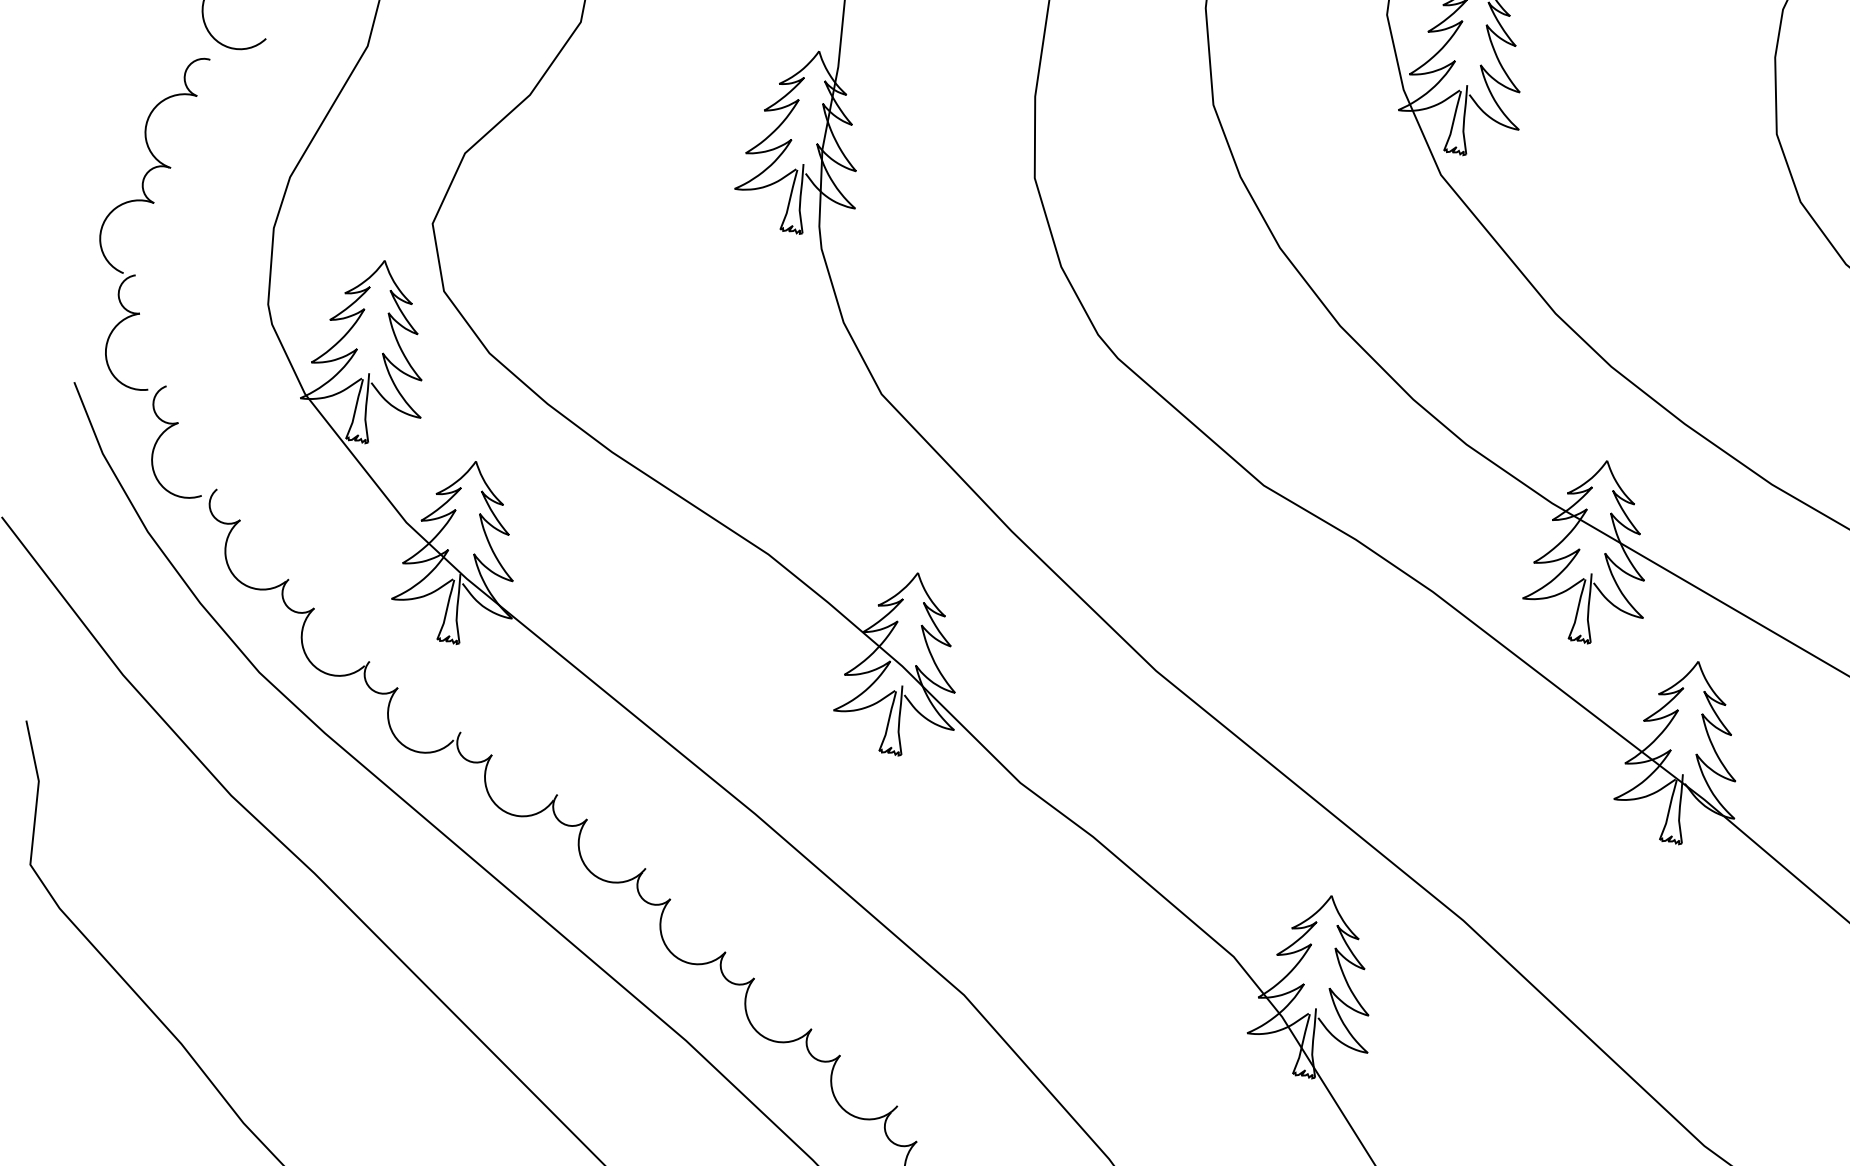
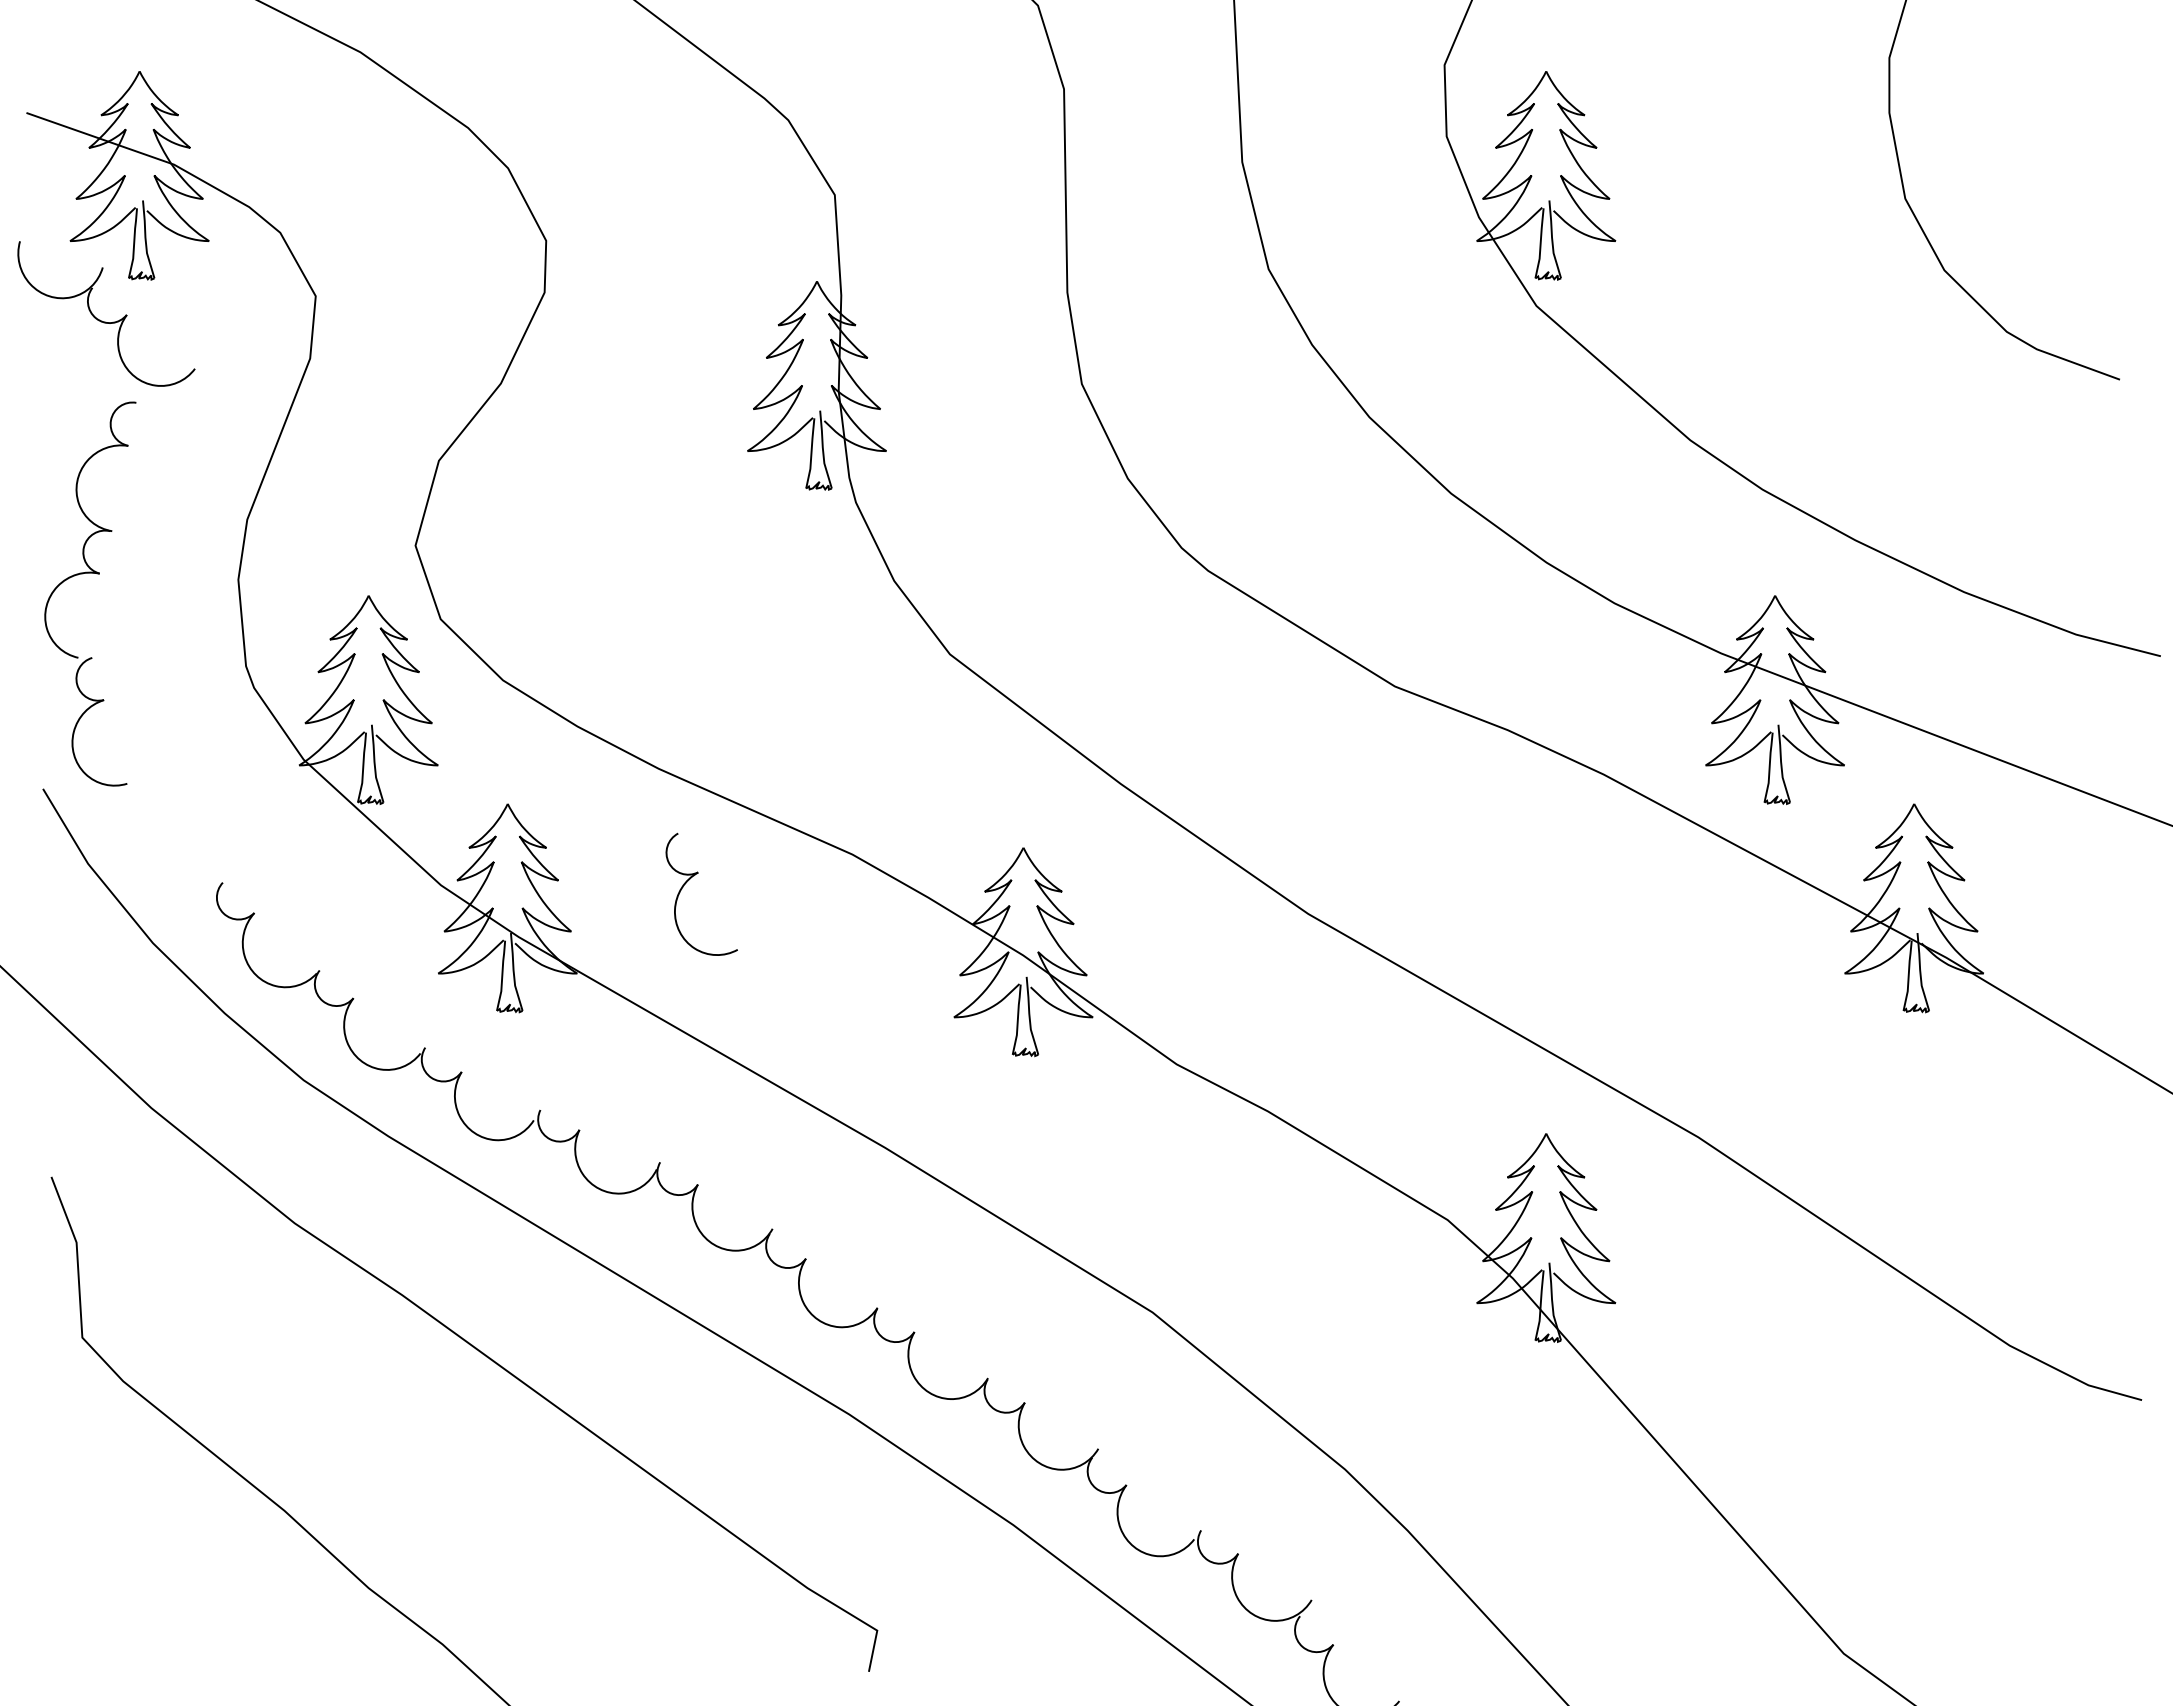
part: (169, 428) -> (689, 880), moved

